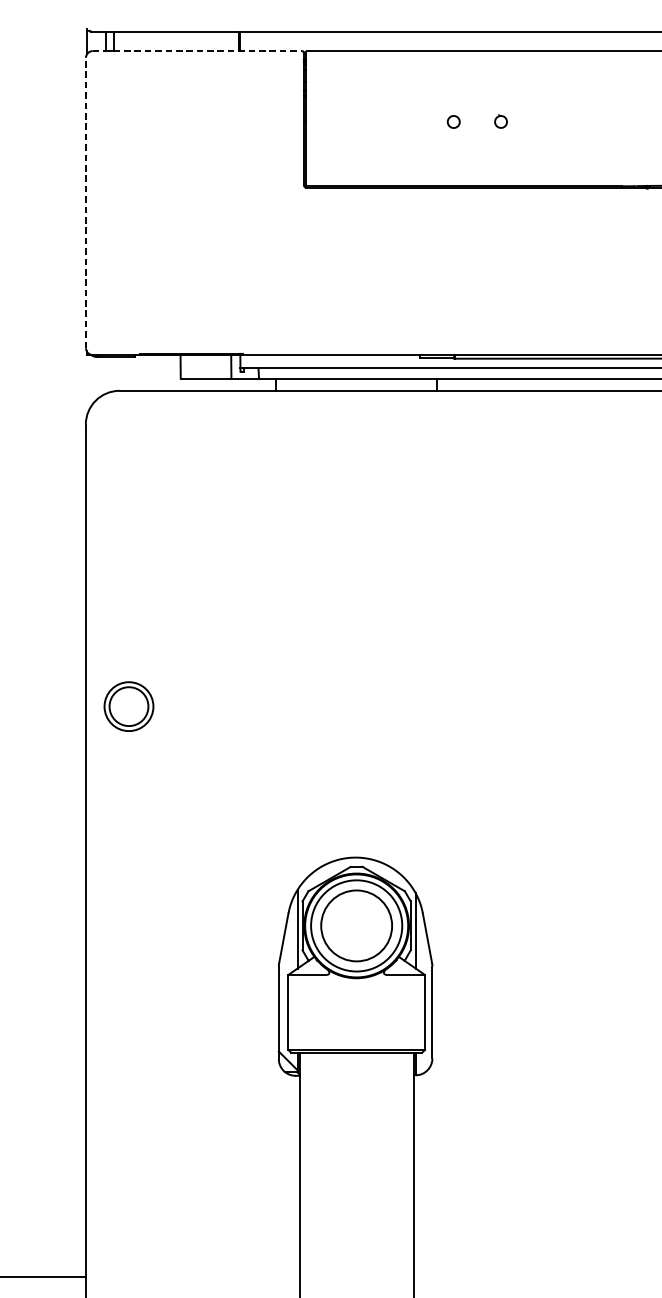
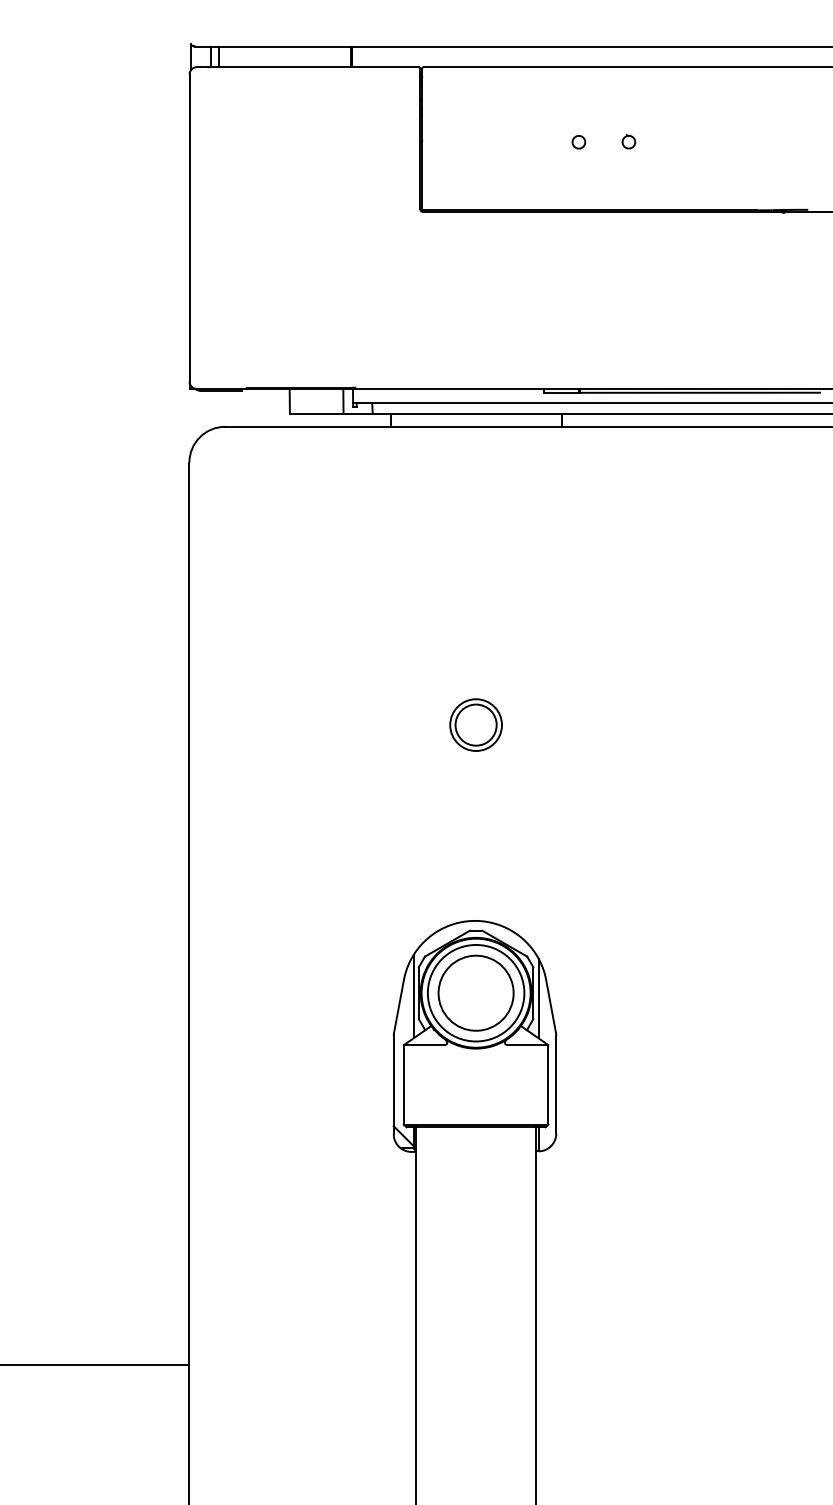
line: (197, 51) -> (307, 67), dashed -> solid
line: (85, 203) -> (189, 228), dashed -> solid
part: (128, 706) -> (475, 724), moved

